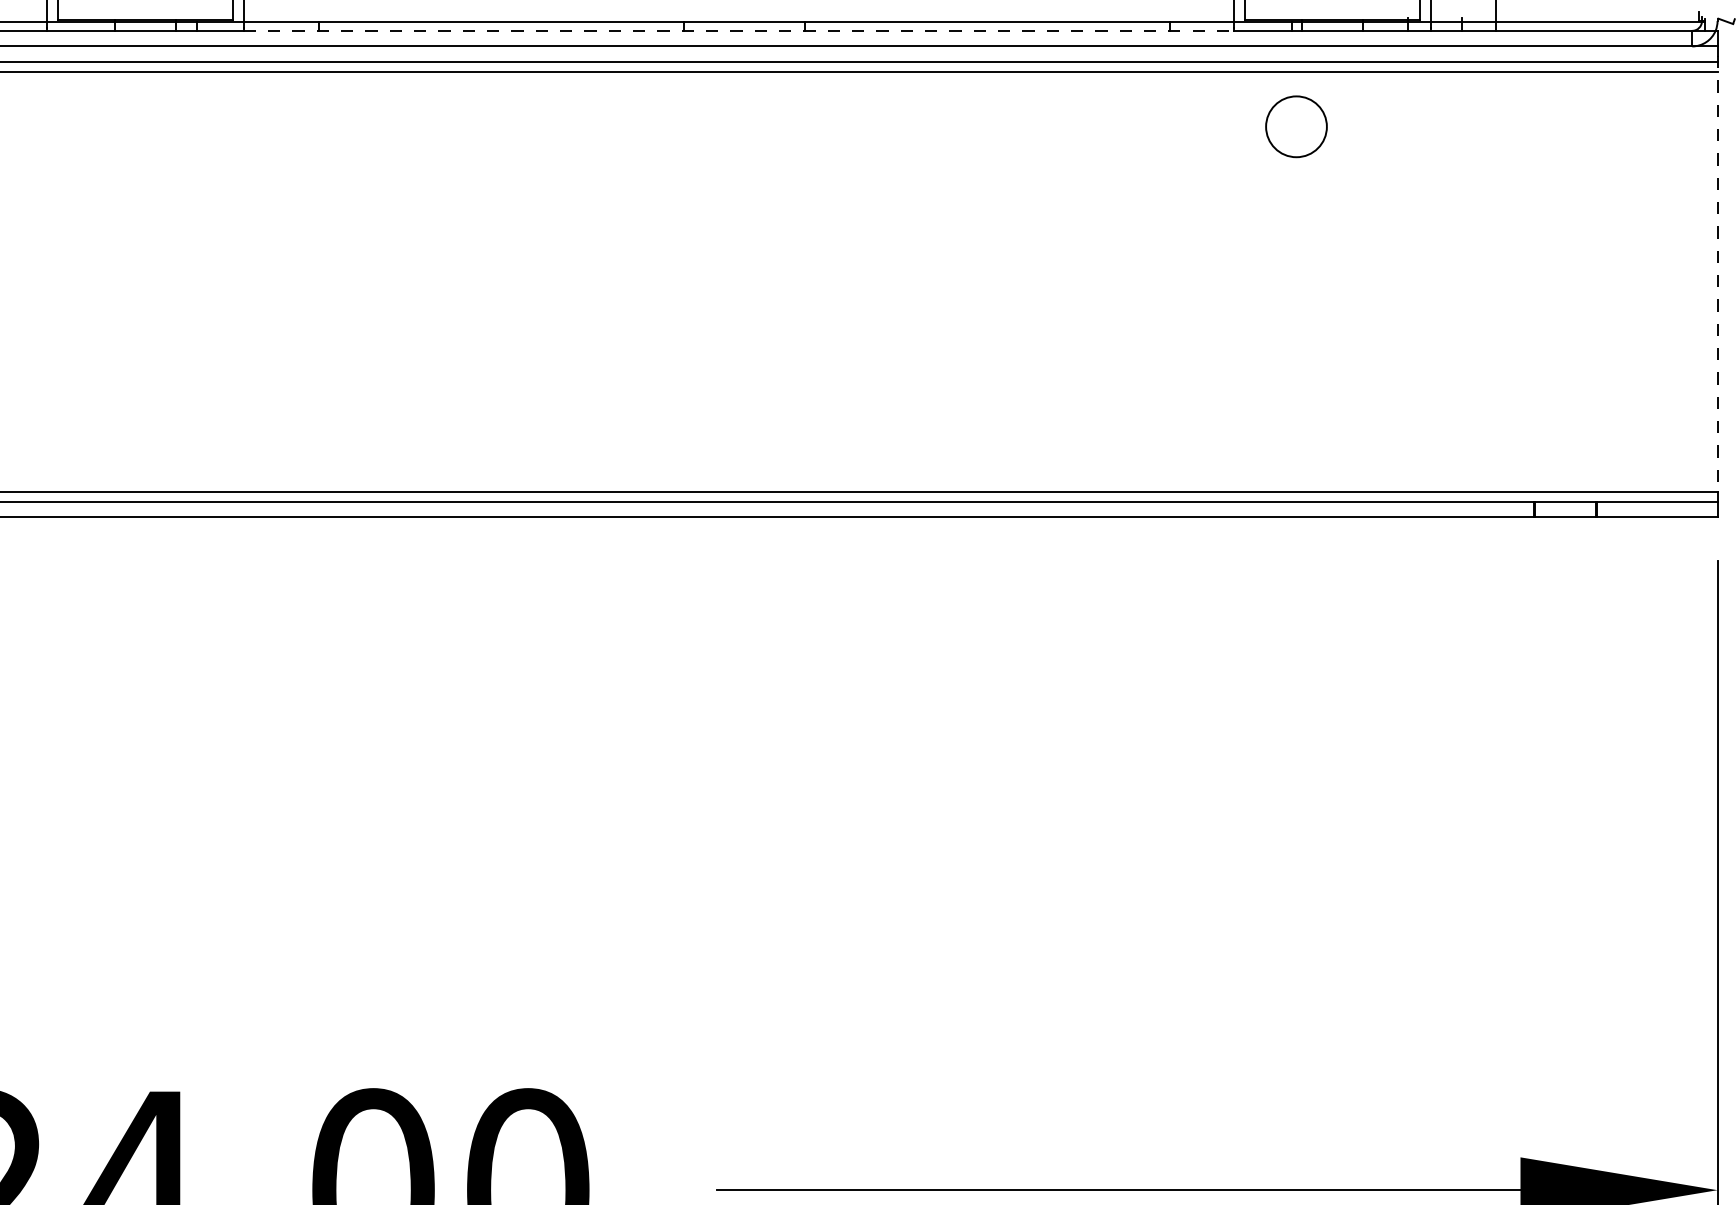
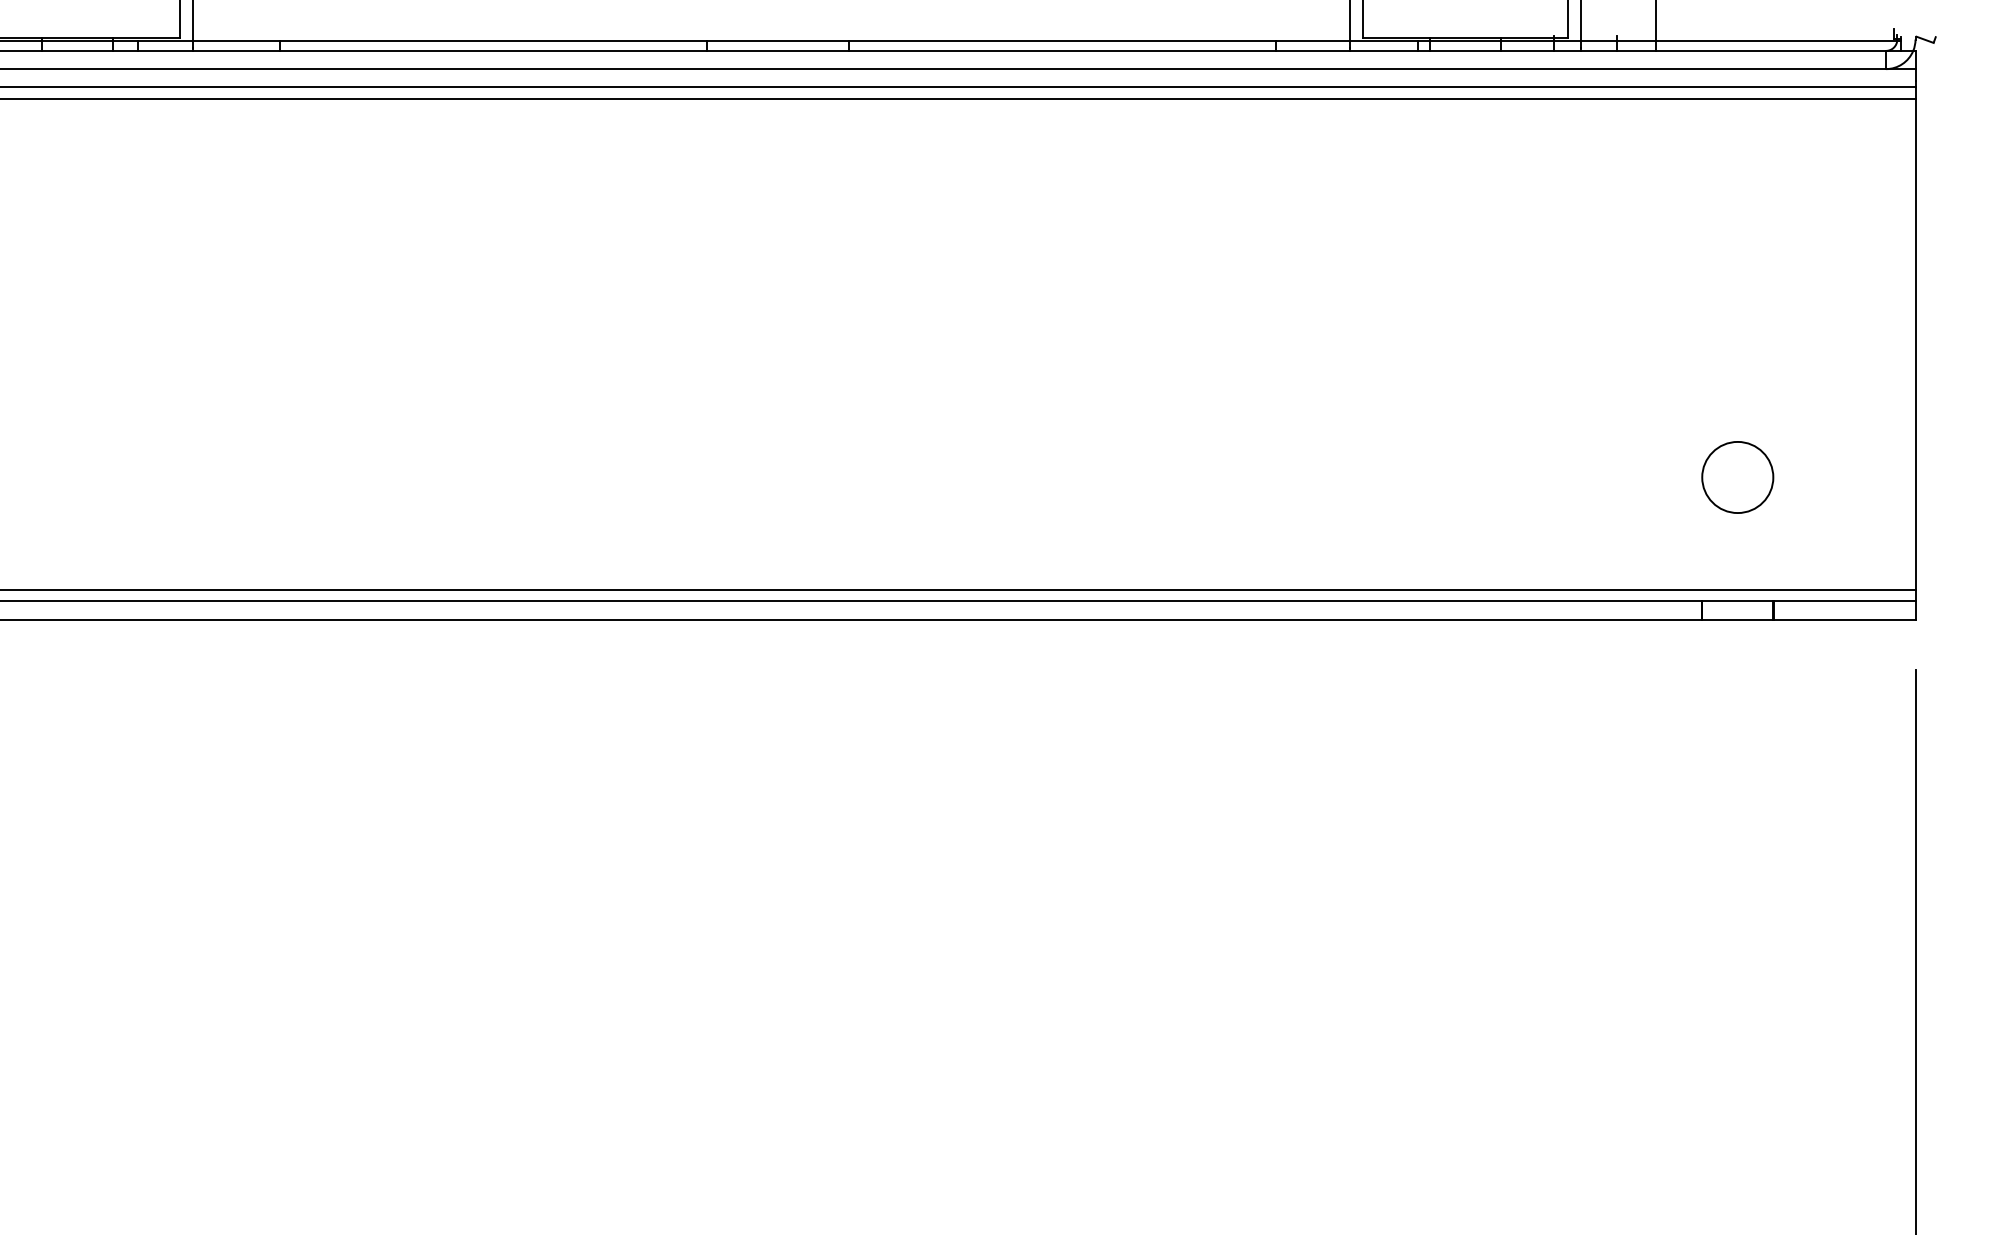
line: (739, 30) -> (772, 50), dashed -> solid
circle: (1296, 126) -> (1737, 477), moved
line: (1717, 274) -> (1915, 335), dashed -> solid

